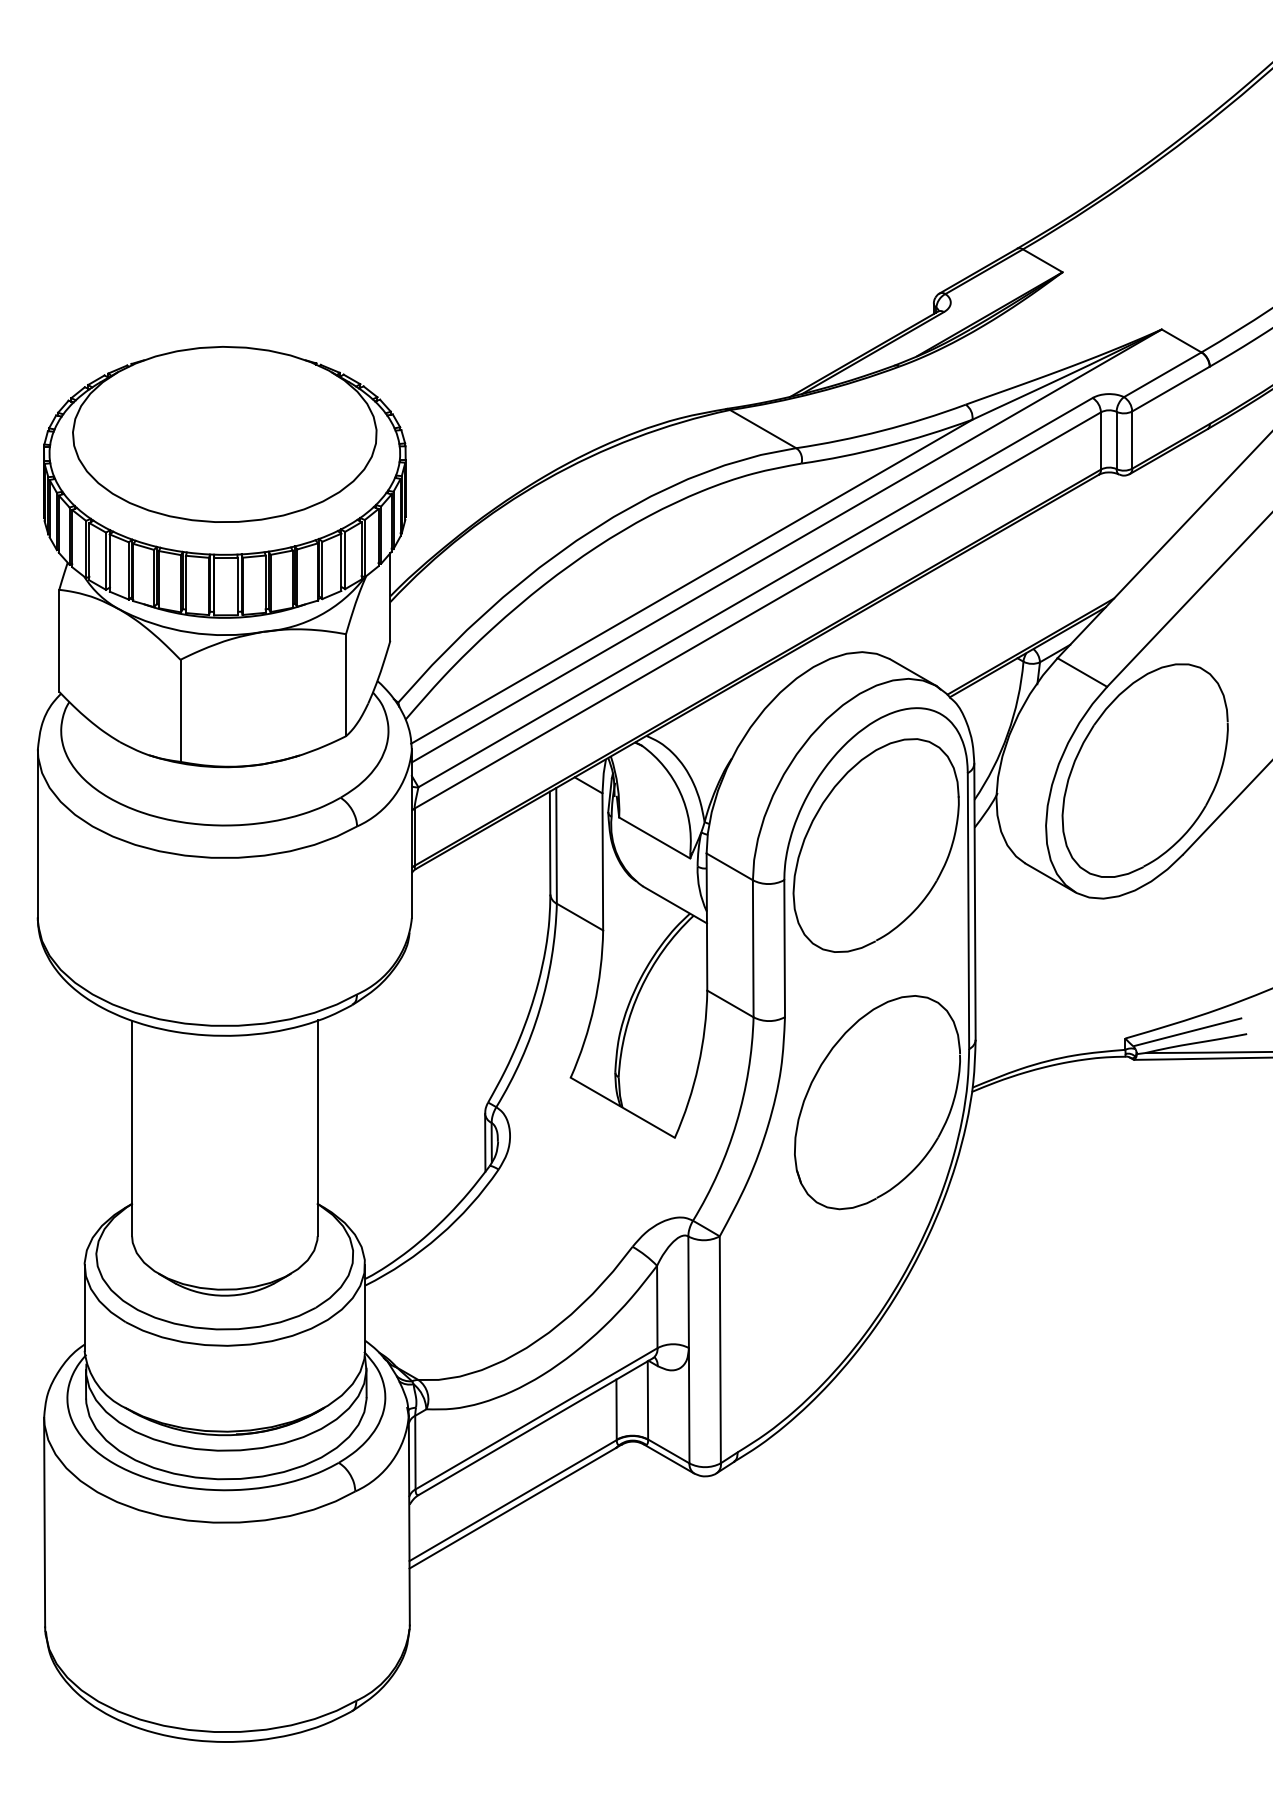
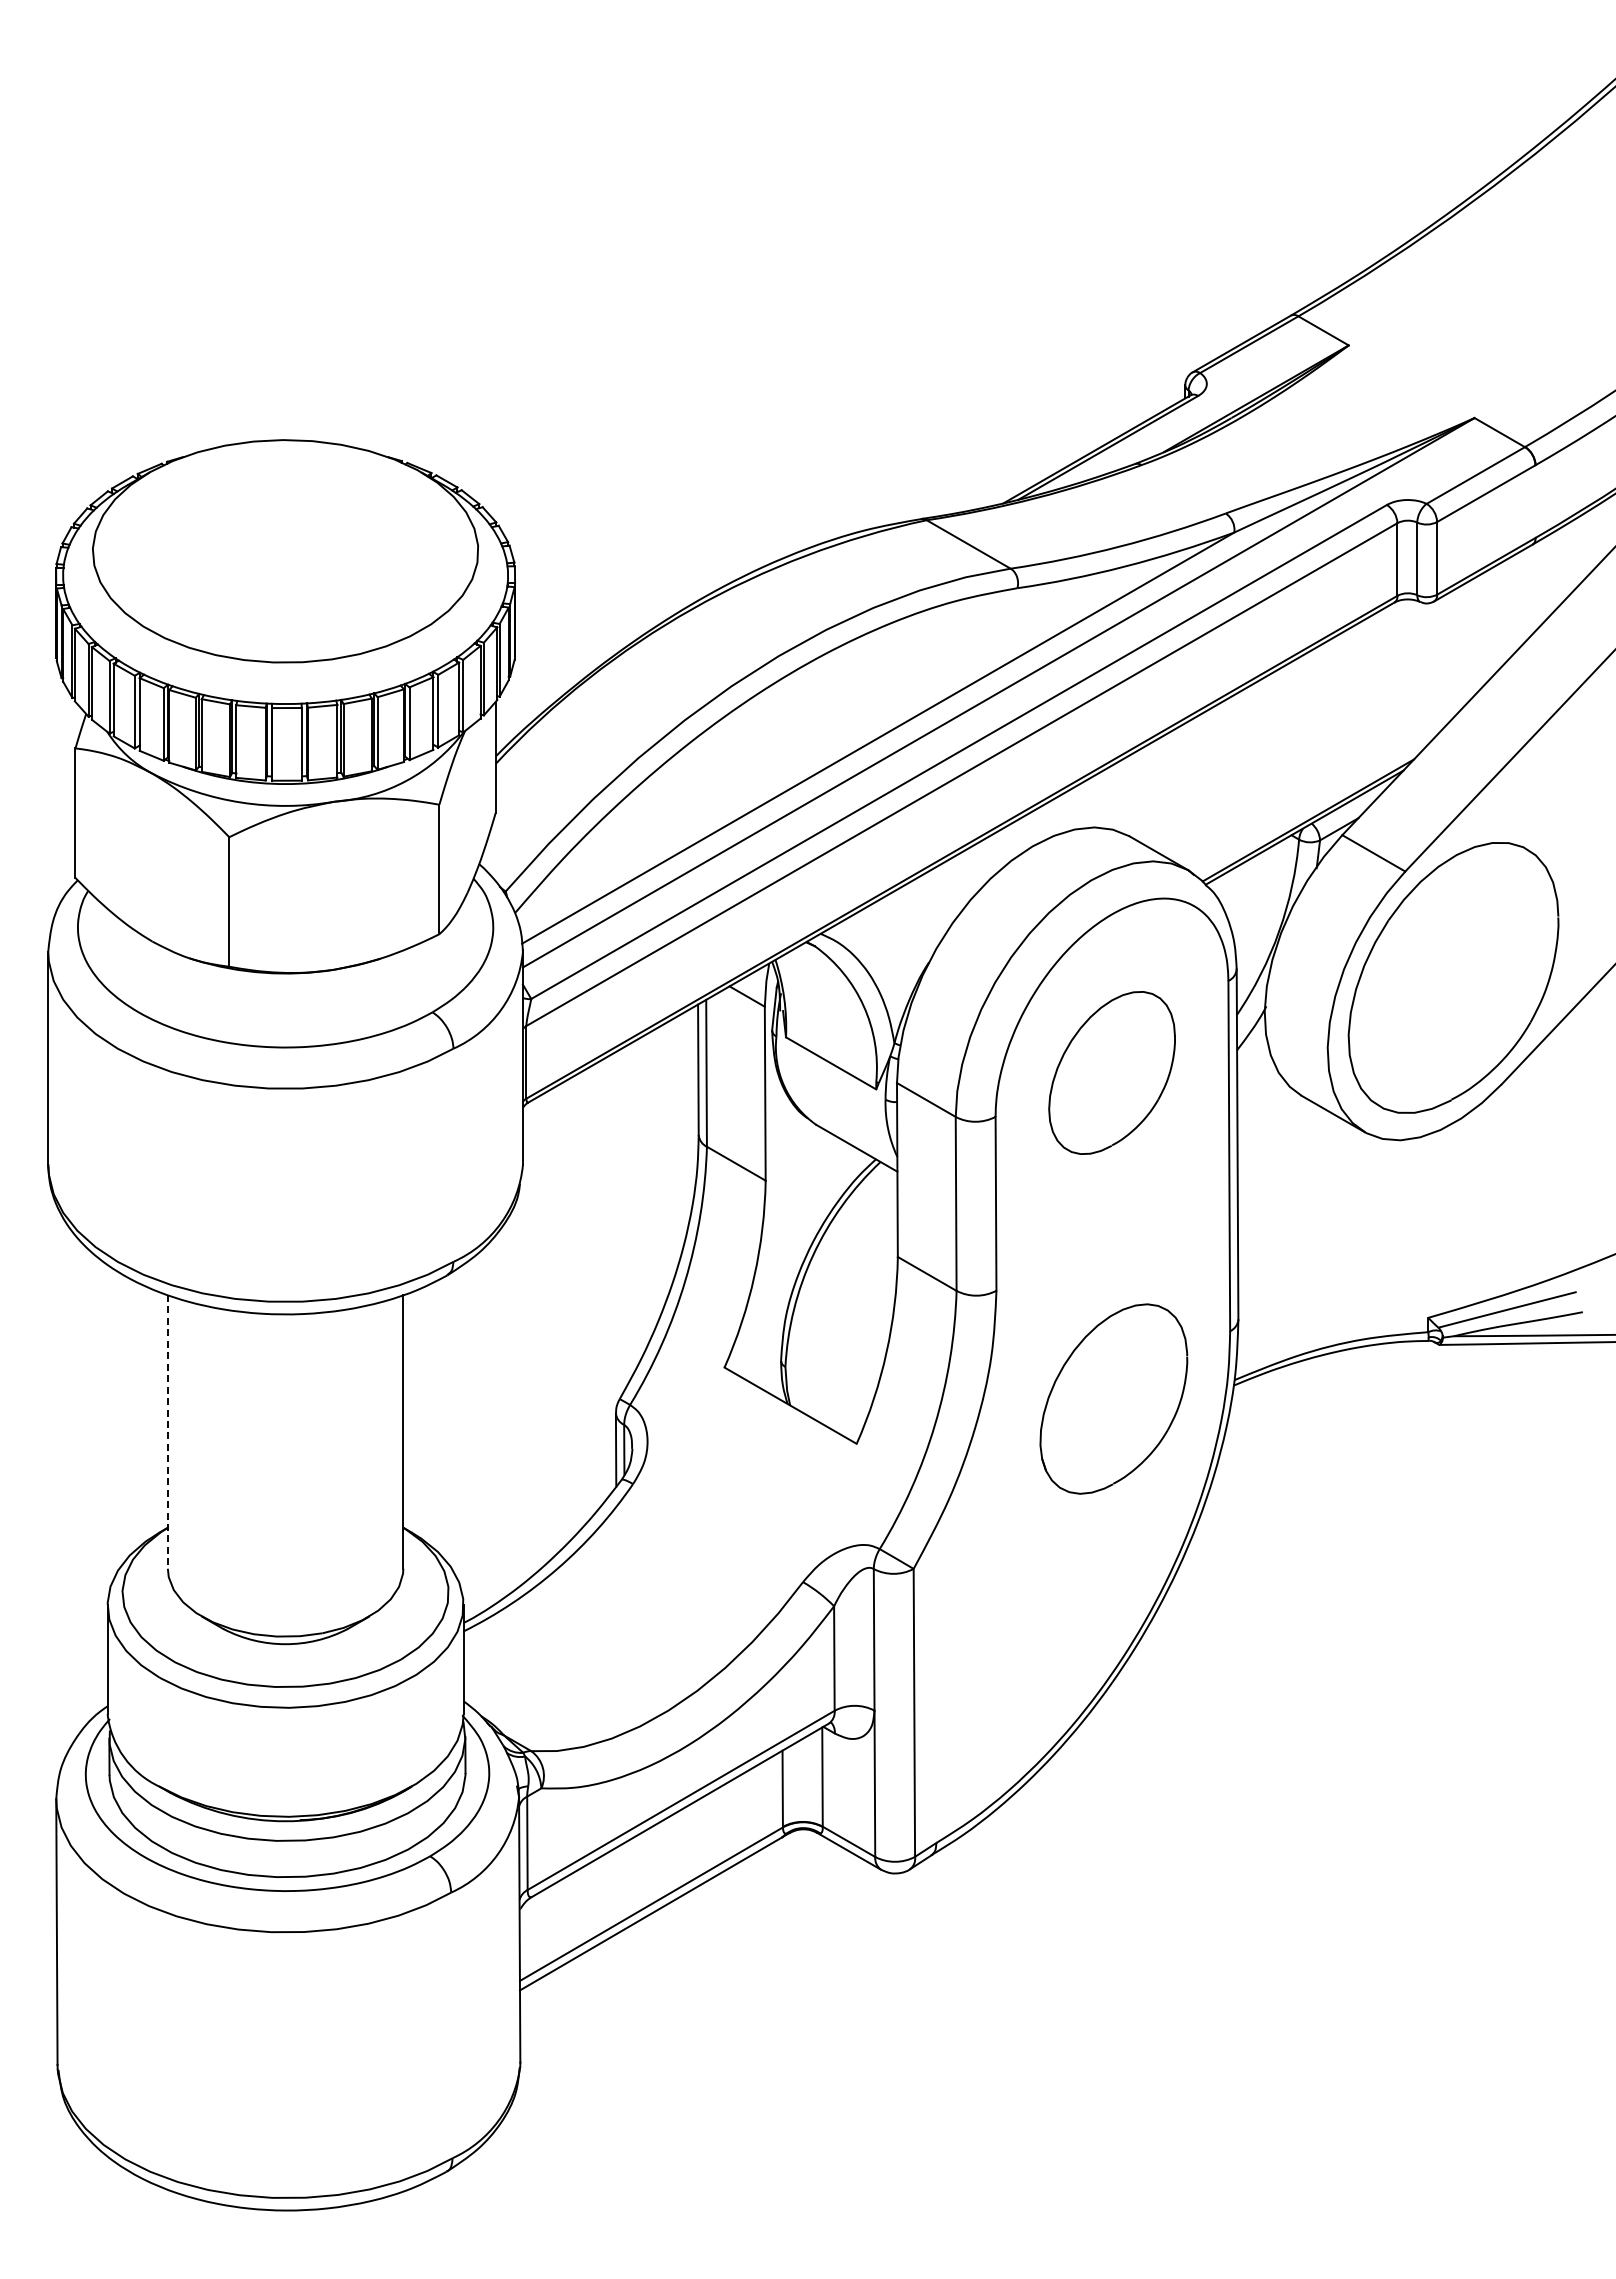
part: (875, 845) -> (1111, 1072), size x0.6
part: (877, 1102) -> (1113, 1398), size x0.7
line: (131, 1128) -> (167, 1431), solid -> dashed

